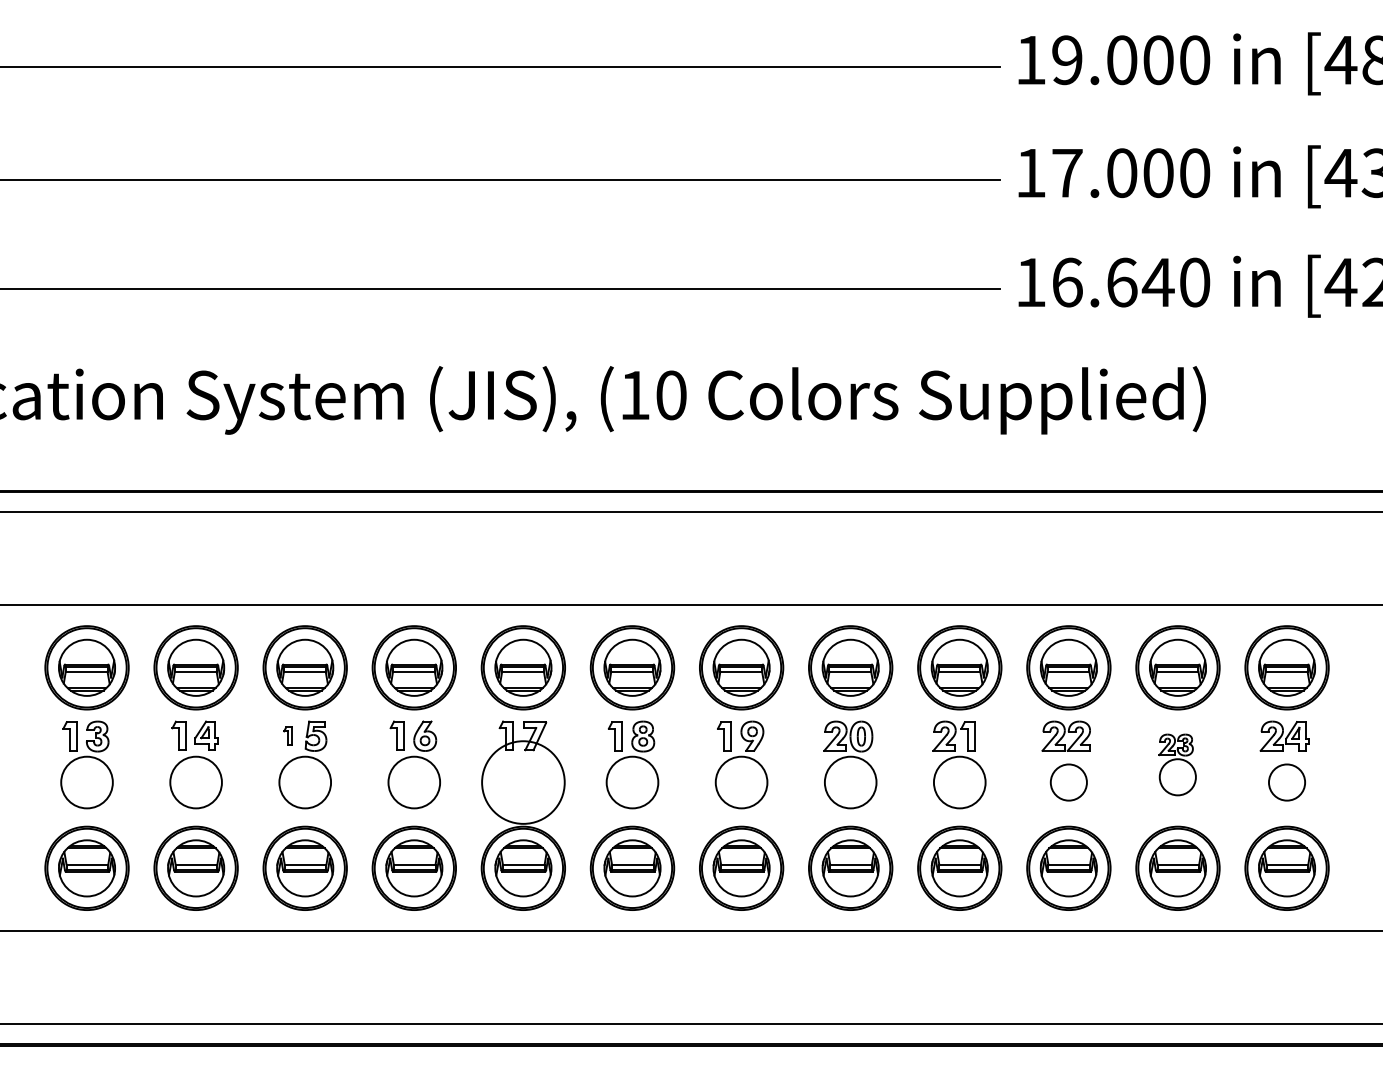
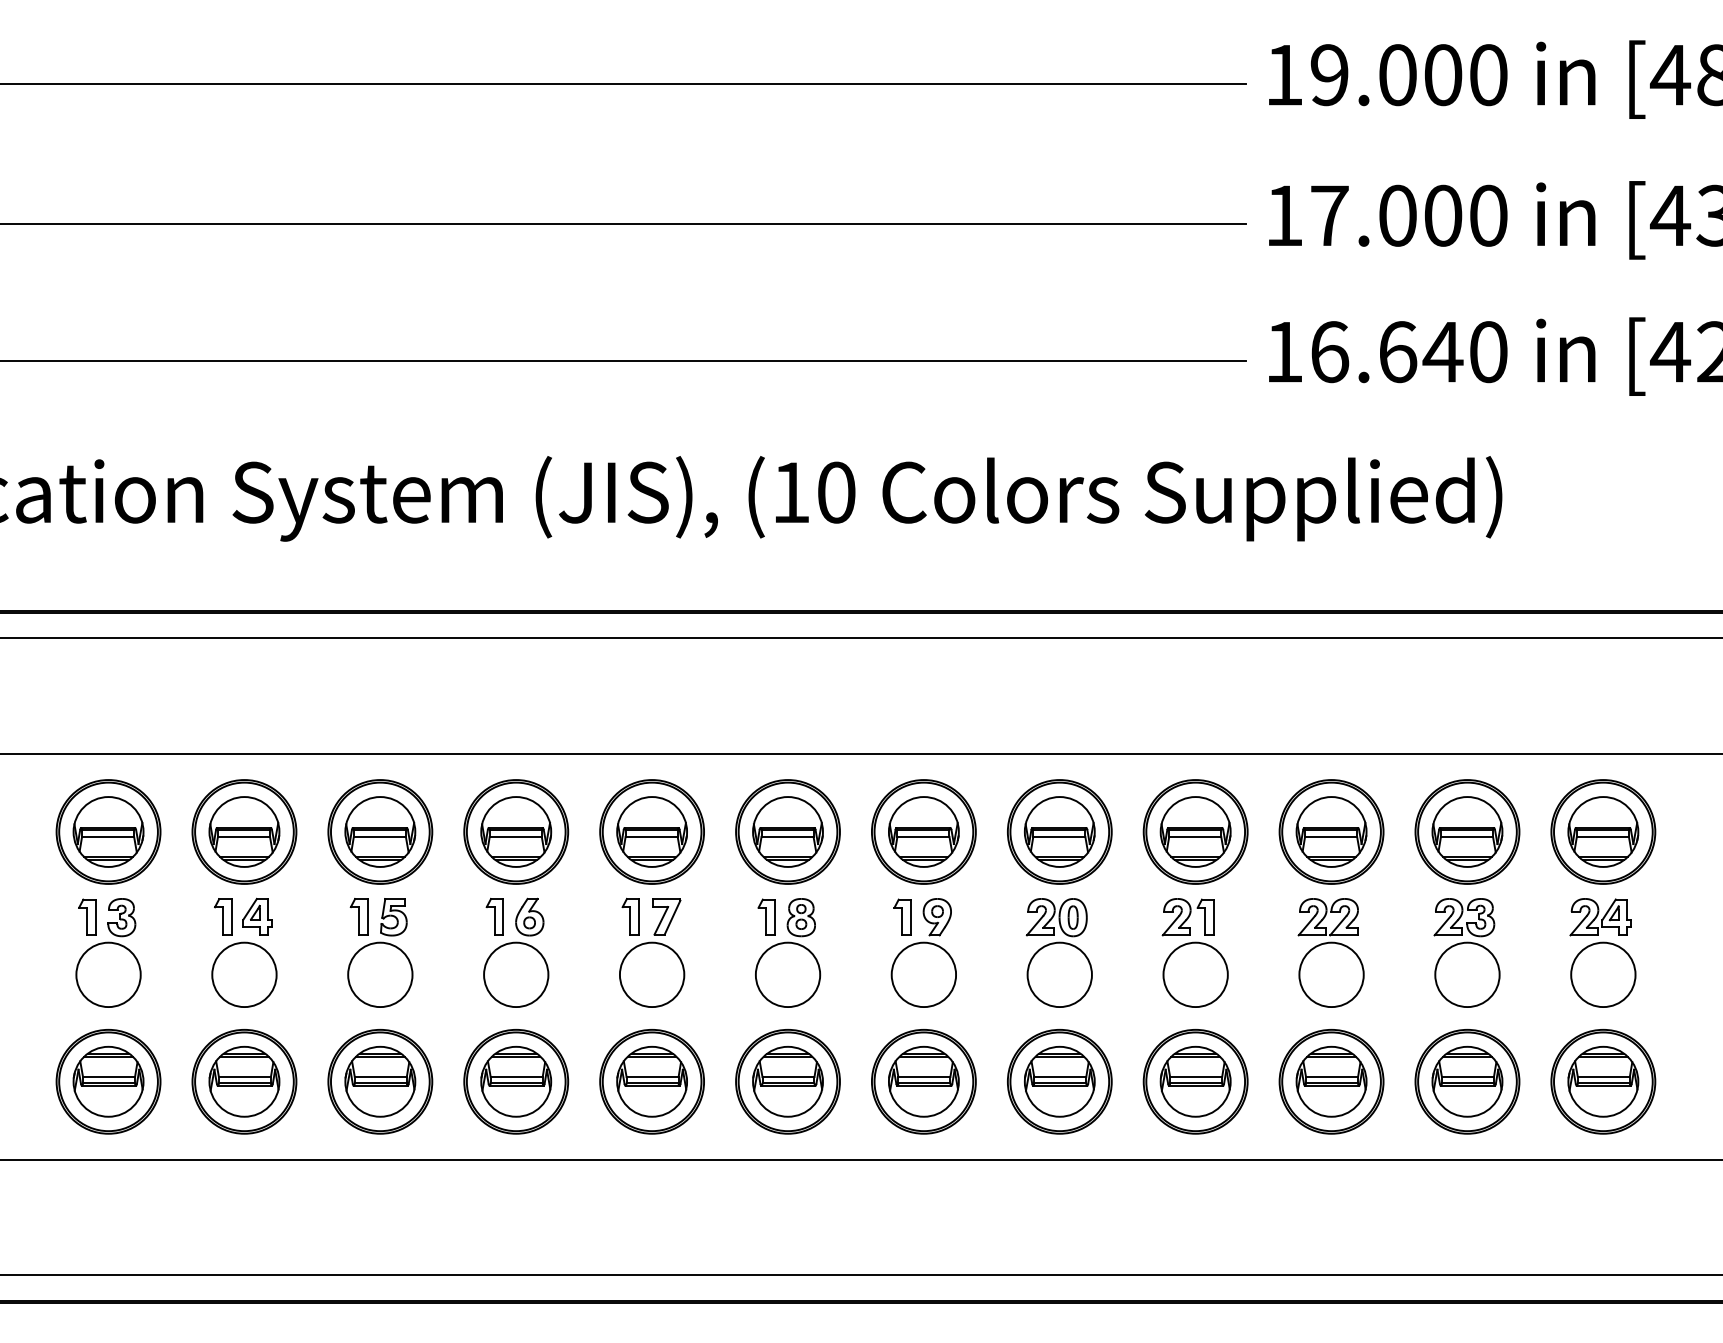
part: (287, 735) -> (358, 916), size x1.67
part: (1177, 764) -> (1466, 952), size x1.43
circle: (522, 782) -> (651, 974), size x0.62
circle: (1068, 782) -> (1331, 974), size x1.43
circle: (1287, 782) -> (1603, 974), size x1.43

